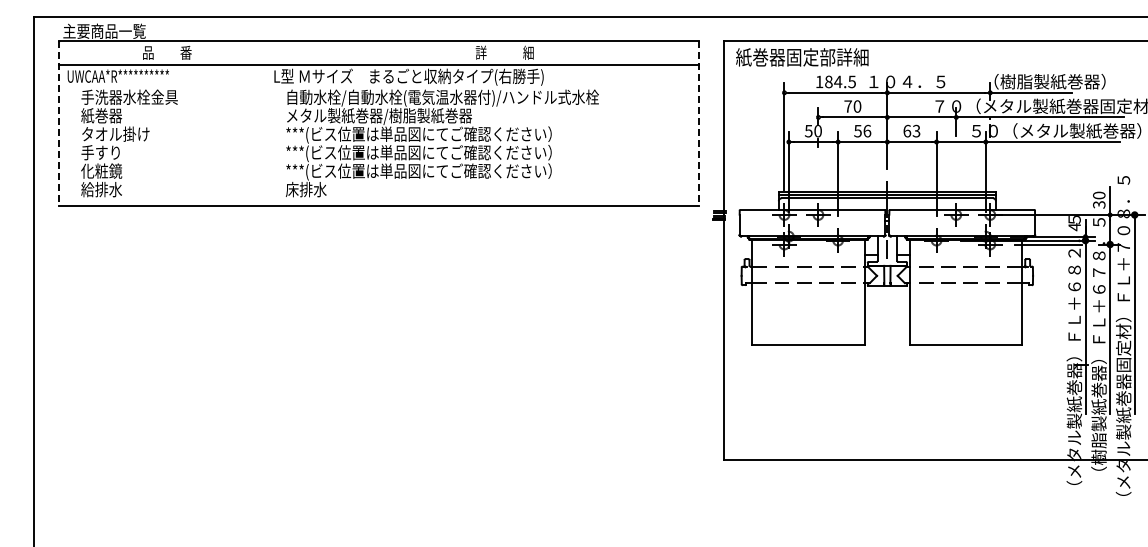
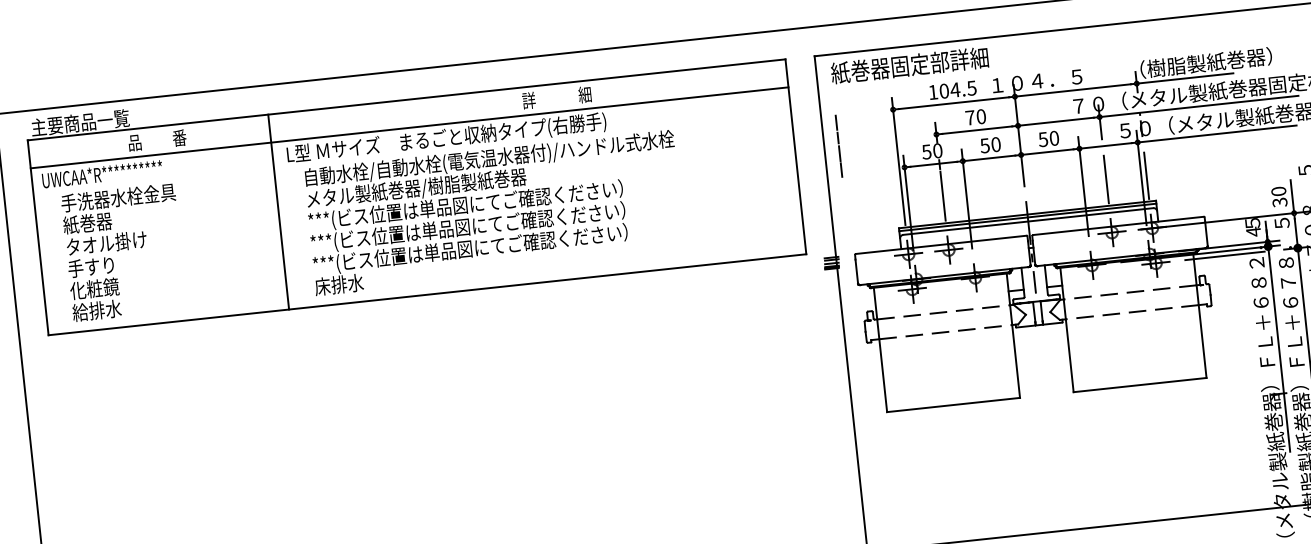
text: (828, 81) -> (943, 90), 184.5 -> 104.5
line: (735, 118) -> (838, 146), added
line: (59, 123) -> (38, 237), dashed -> solid
line: (262, 123) -> (279, 212), added
line: (699, 123) -> (796, 156), dashed -> solid
text: (867, 130) -> (996, 143), 56 -> 50
text: (911, 130) -> (1048, 138), 63 -> 50
line: (818, 169) -> (943, 196), added
line: (956, 170) -> (1106, 179), added
line: (990, 170) -> (1146, 175), added

